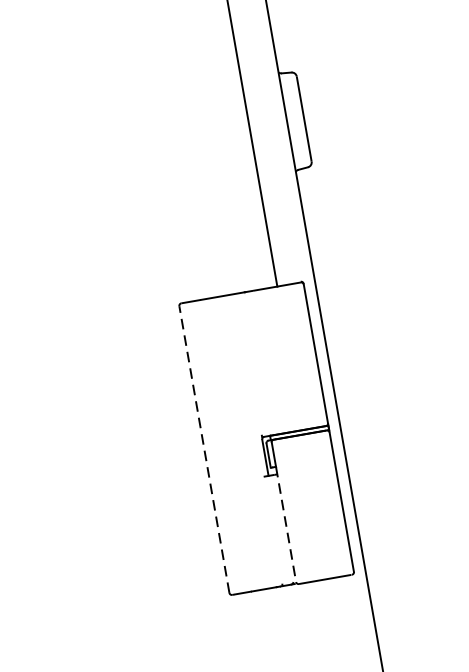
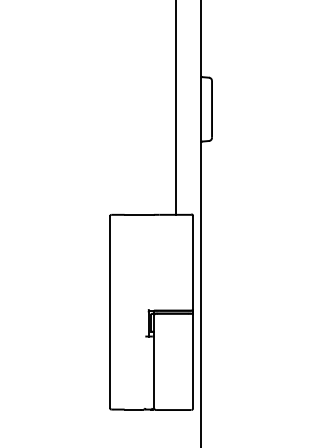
line: (203, 450) -> (109, 312), dashed -> solid
line: (286, 525) -> (154, 370), dashed -> solid

